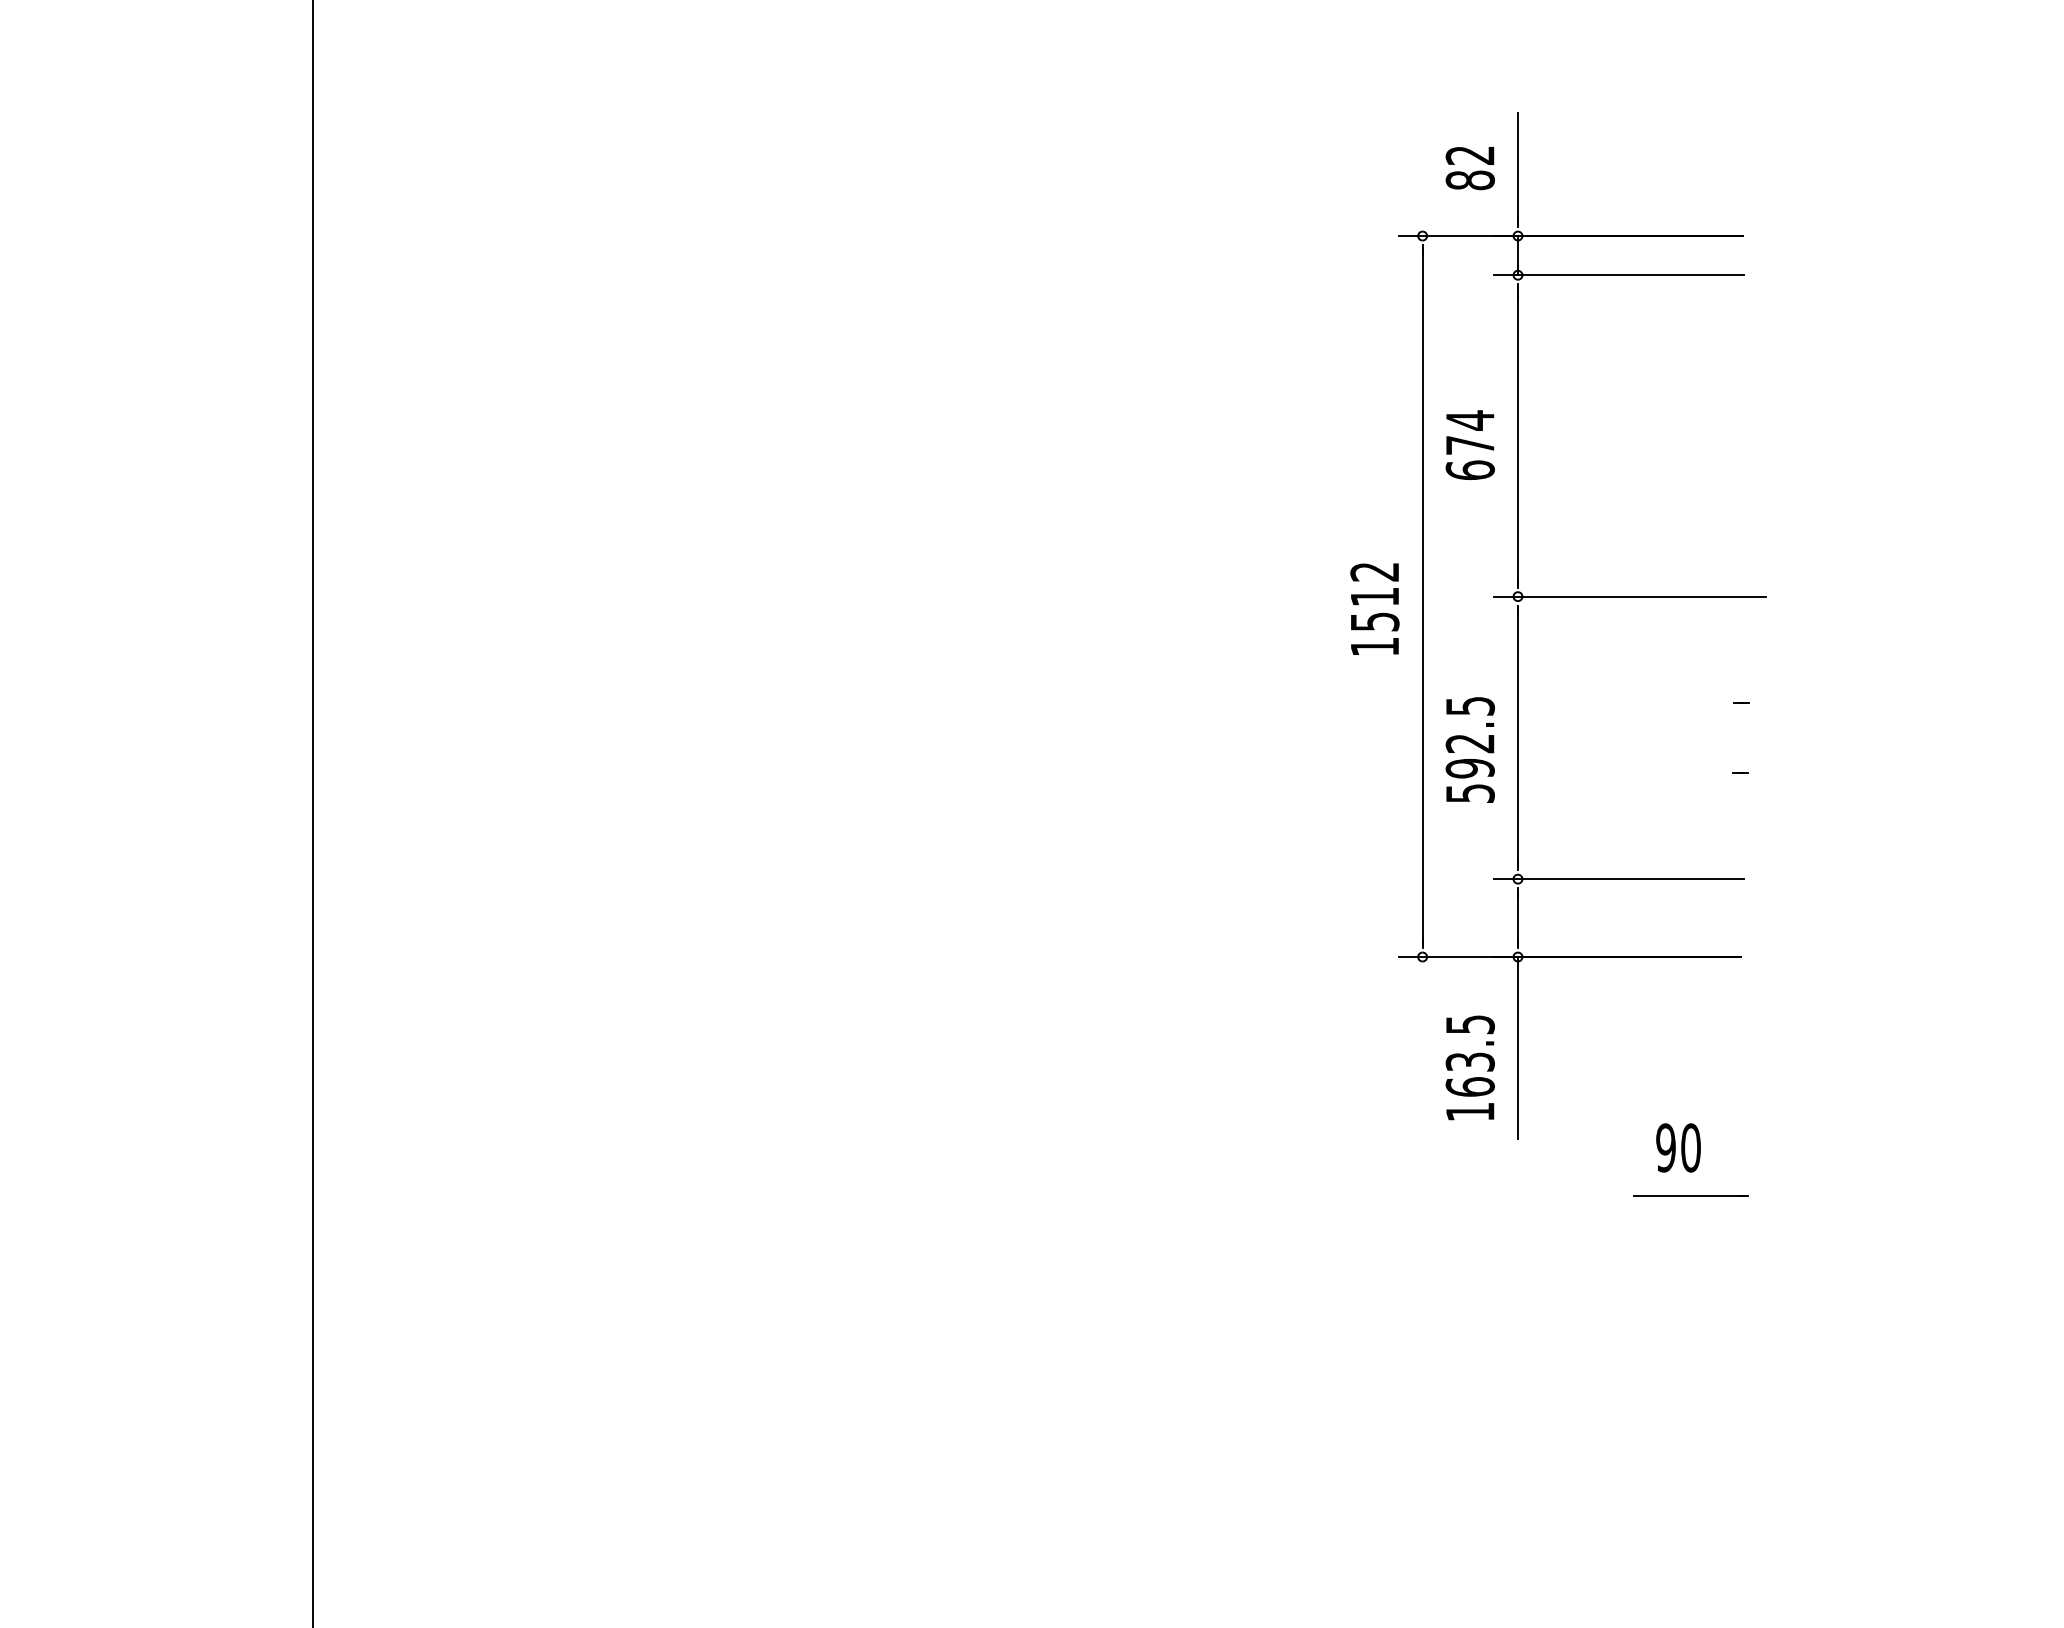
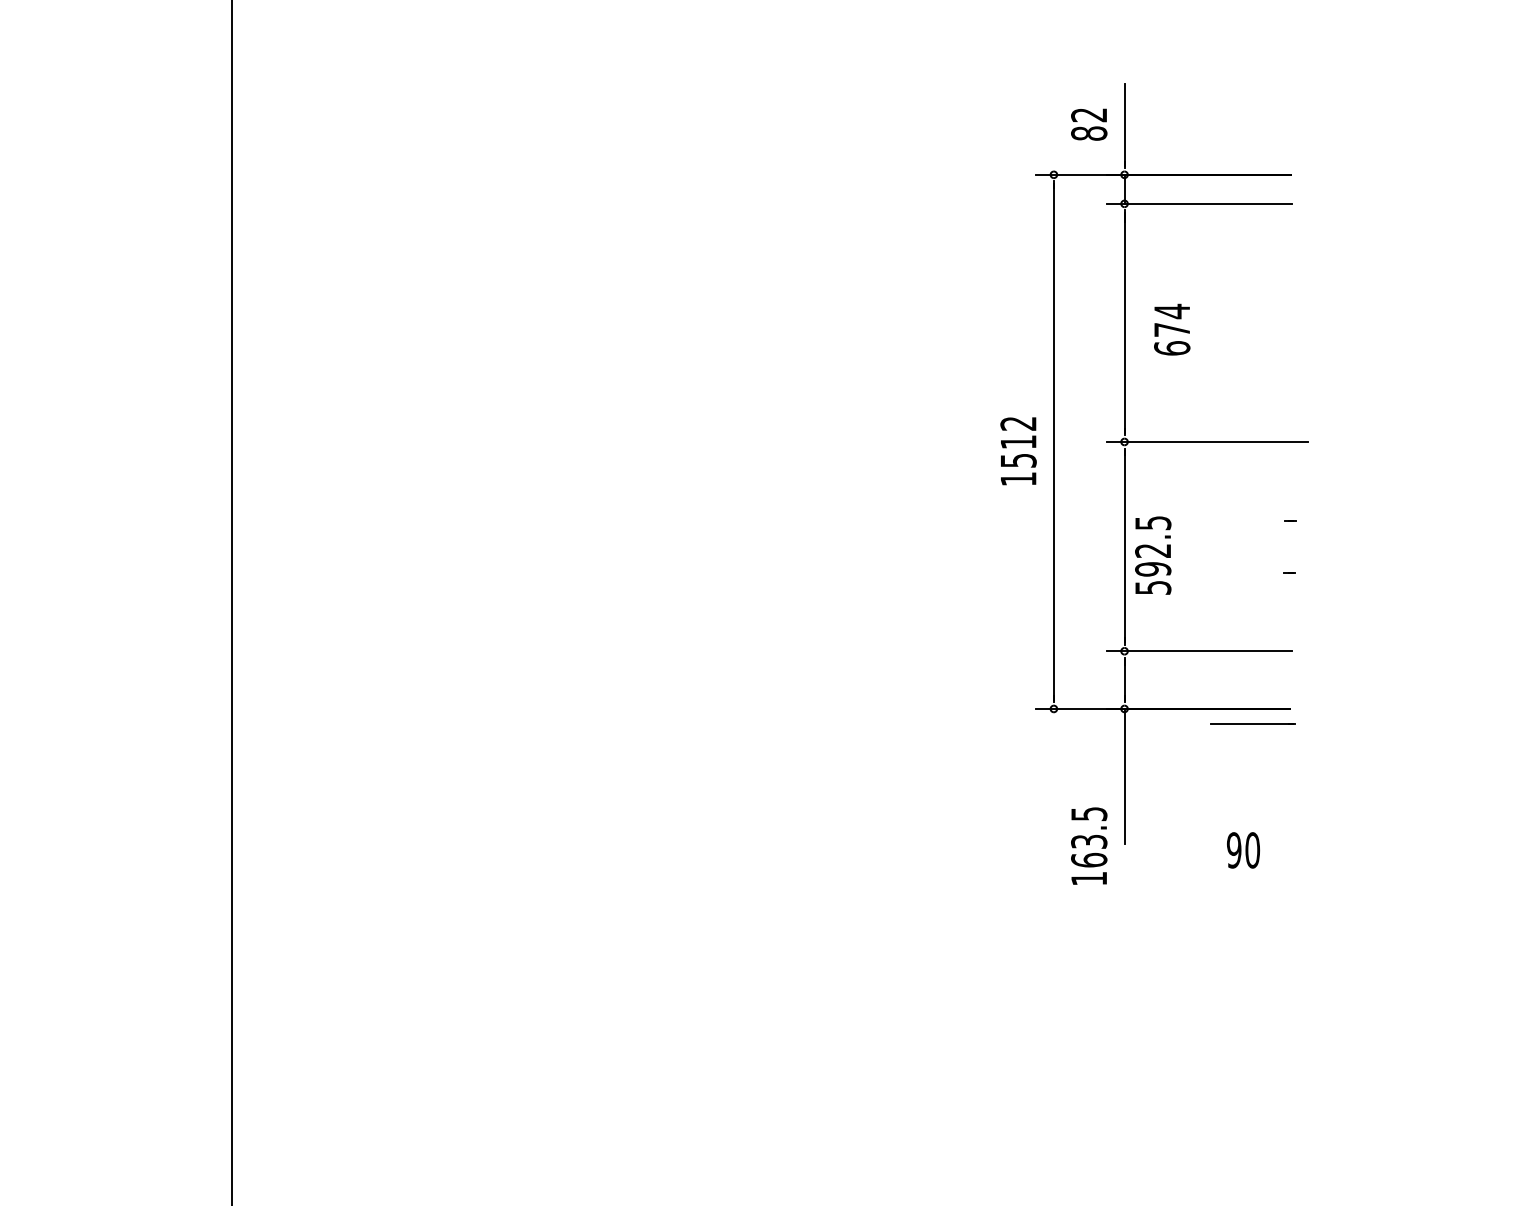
text: (1470, 444) -> (1172, 329), moved
text: (1470, 749) -> (1153, 555), moved
text: (1470, 1067) -> (1089, 845), moved
line: (1690, 1195) -> (1252, 723), moved

